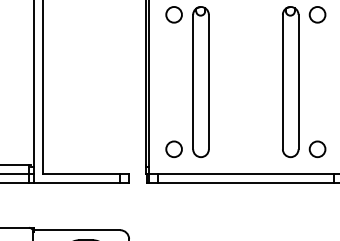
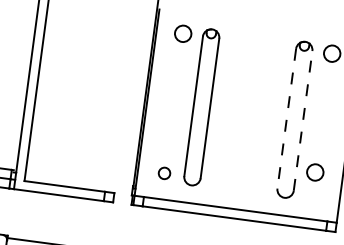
line: (298, 81) -> (303, 120), solid -> dashed
line: (282, 82) -> (286, 119), solid -> dashed
circle: (173, 148) -> (164, 172), size x0.7
circle: (317, 149) -> (315, 172), moved

